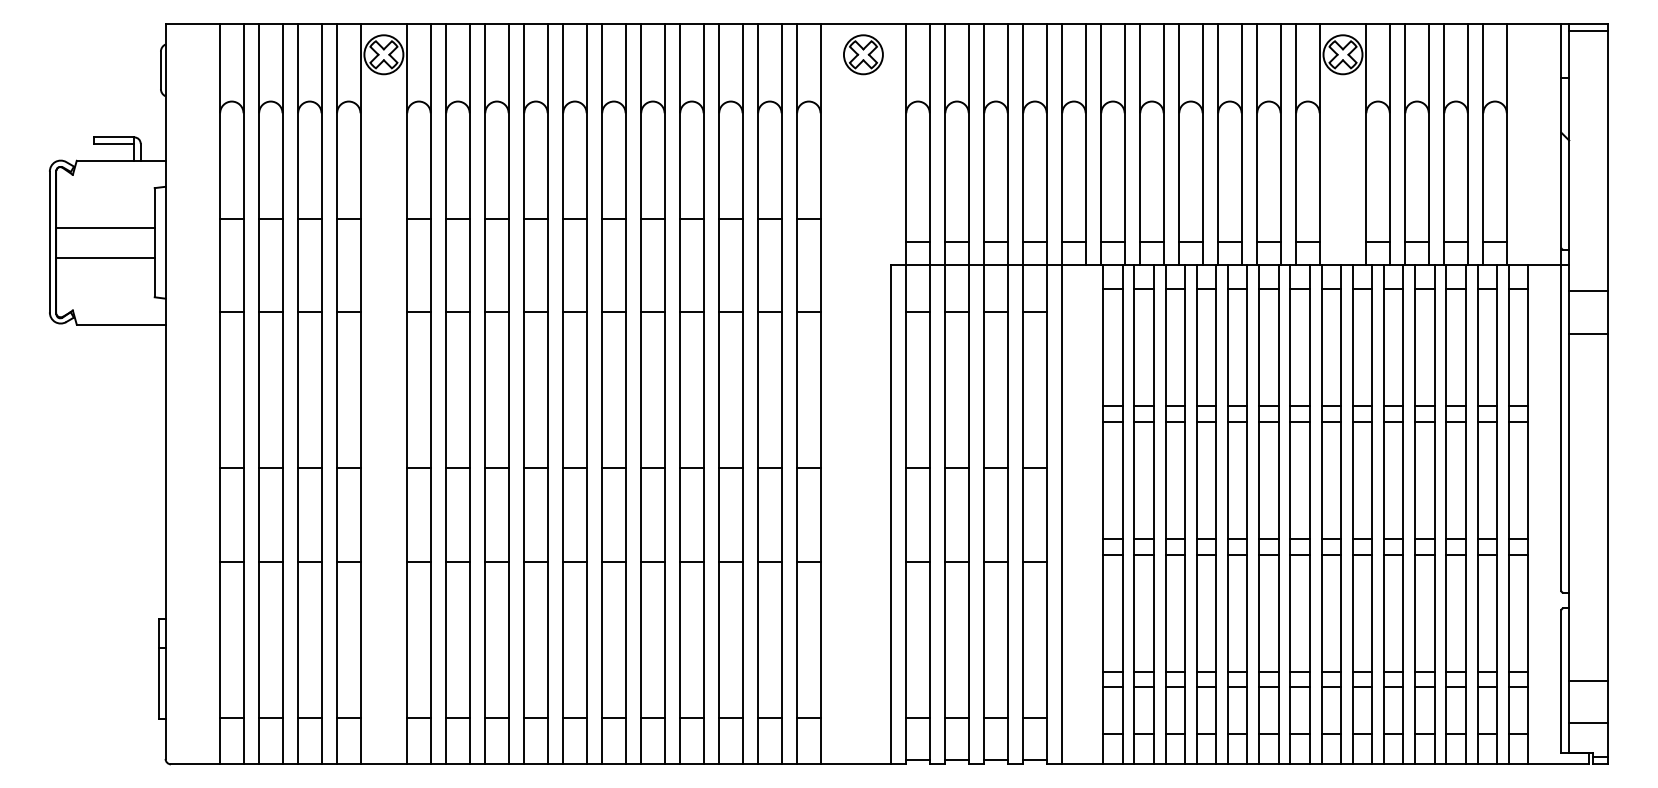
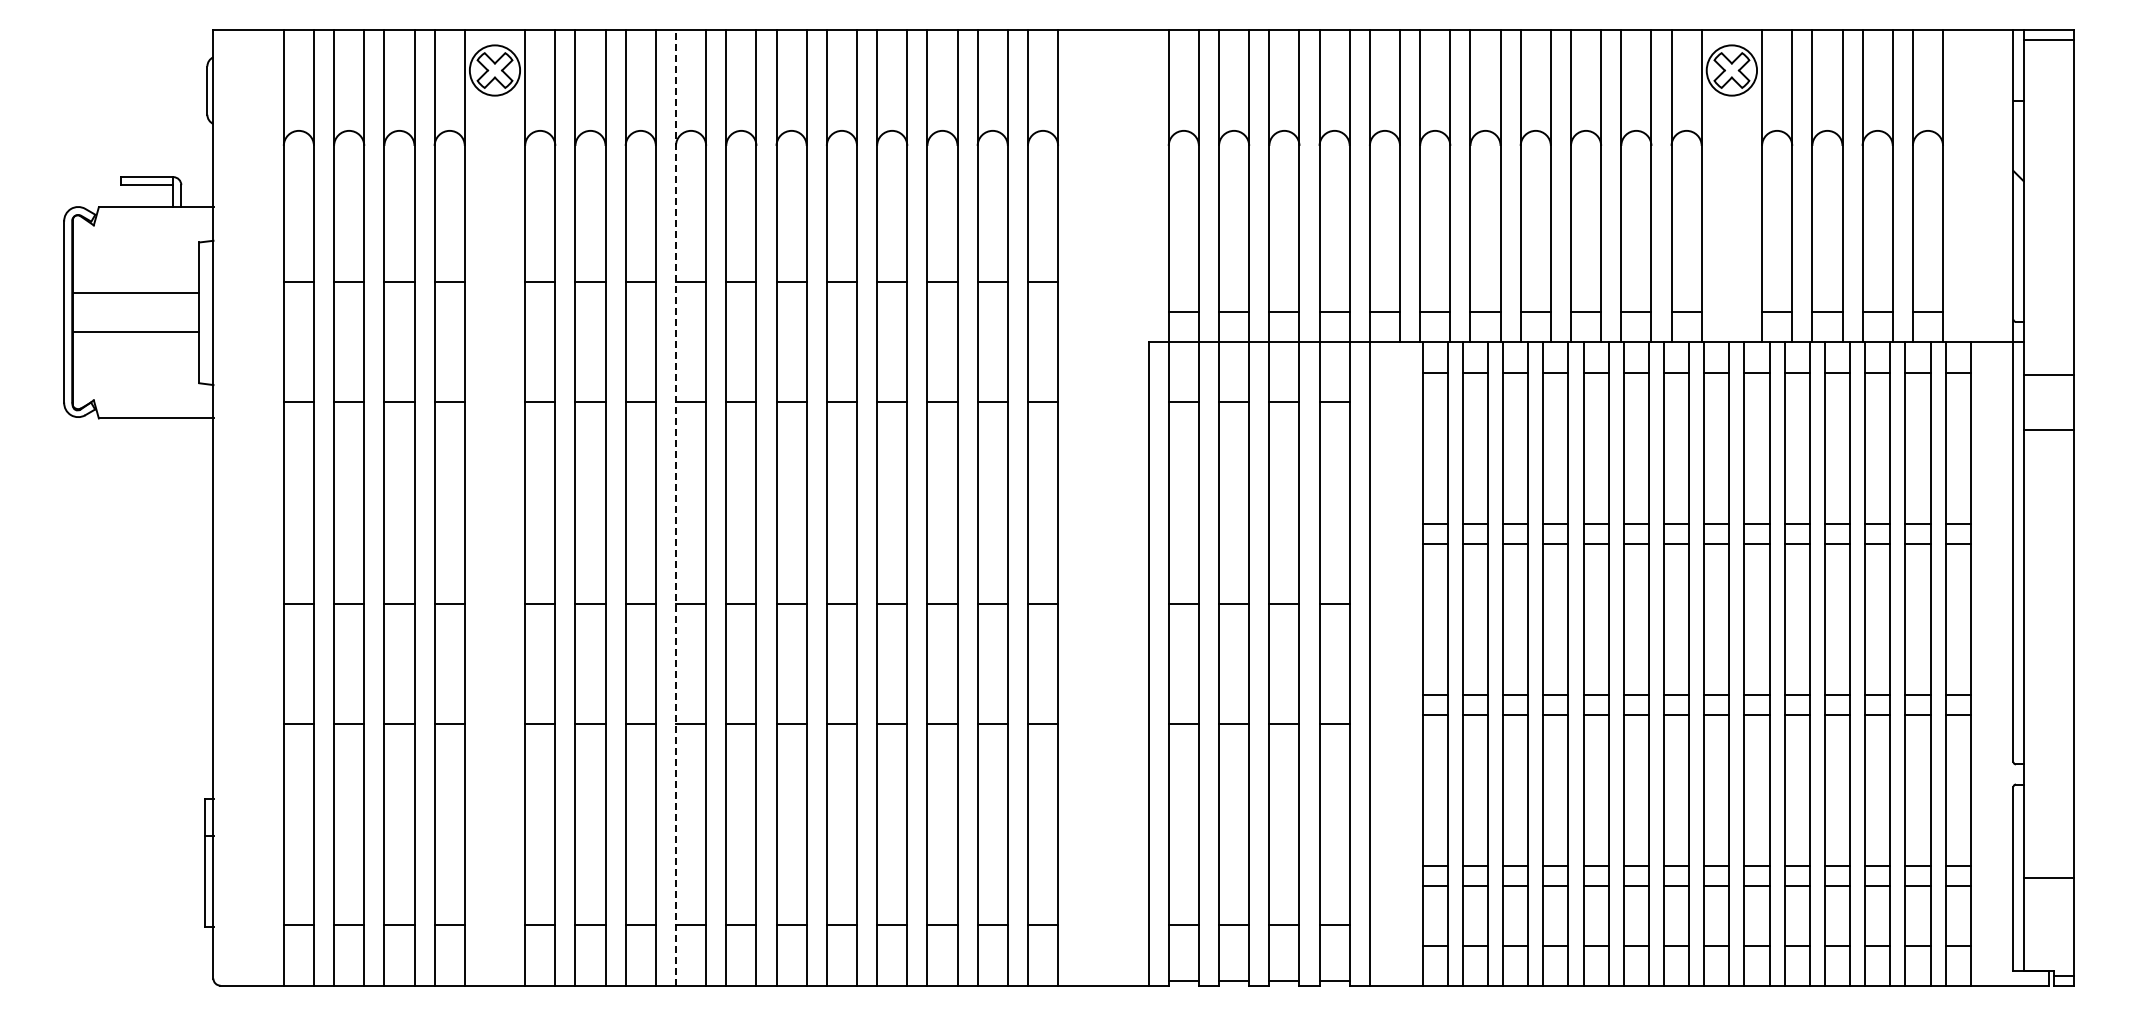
part: (863, 54) -> (1113, 70), removed
line: (524, 393) -> (676, 507), solid -> dashed
line: (1588, 723) -> (2048, 932), removed

